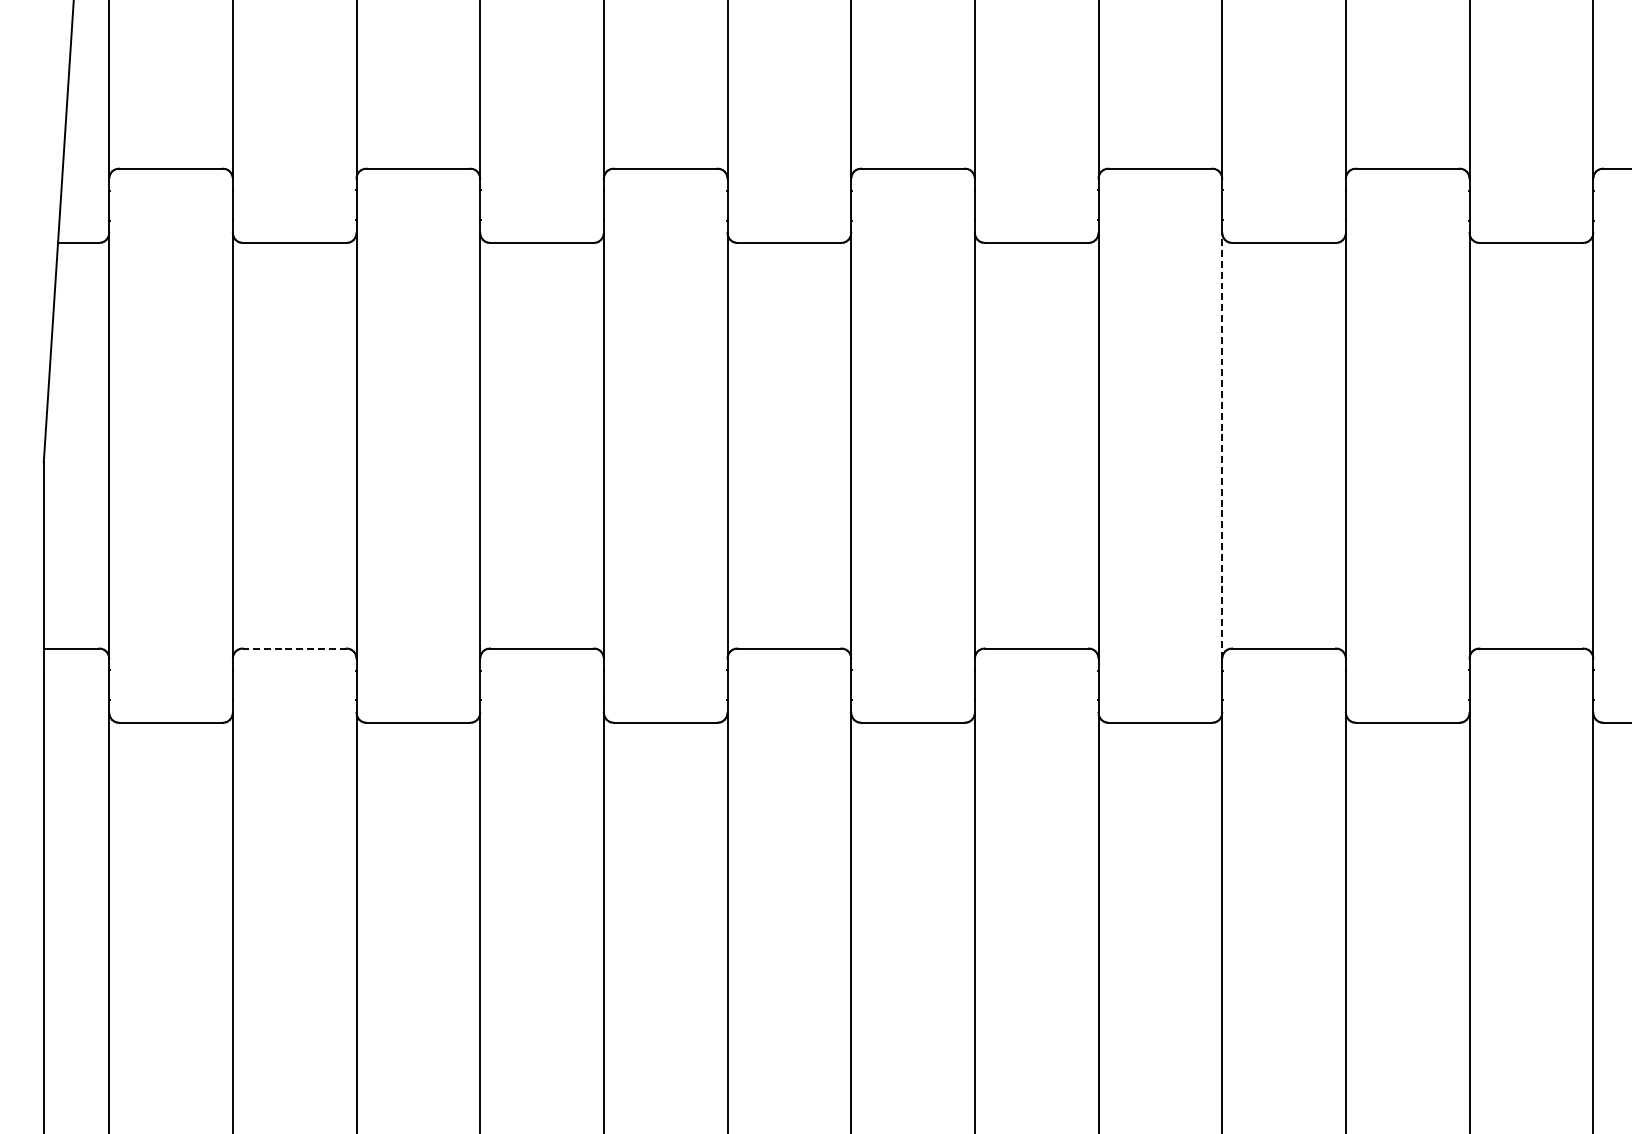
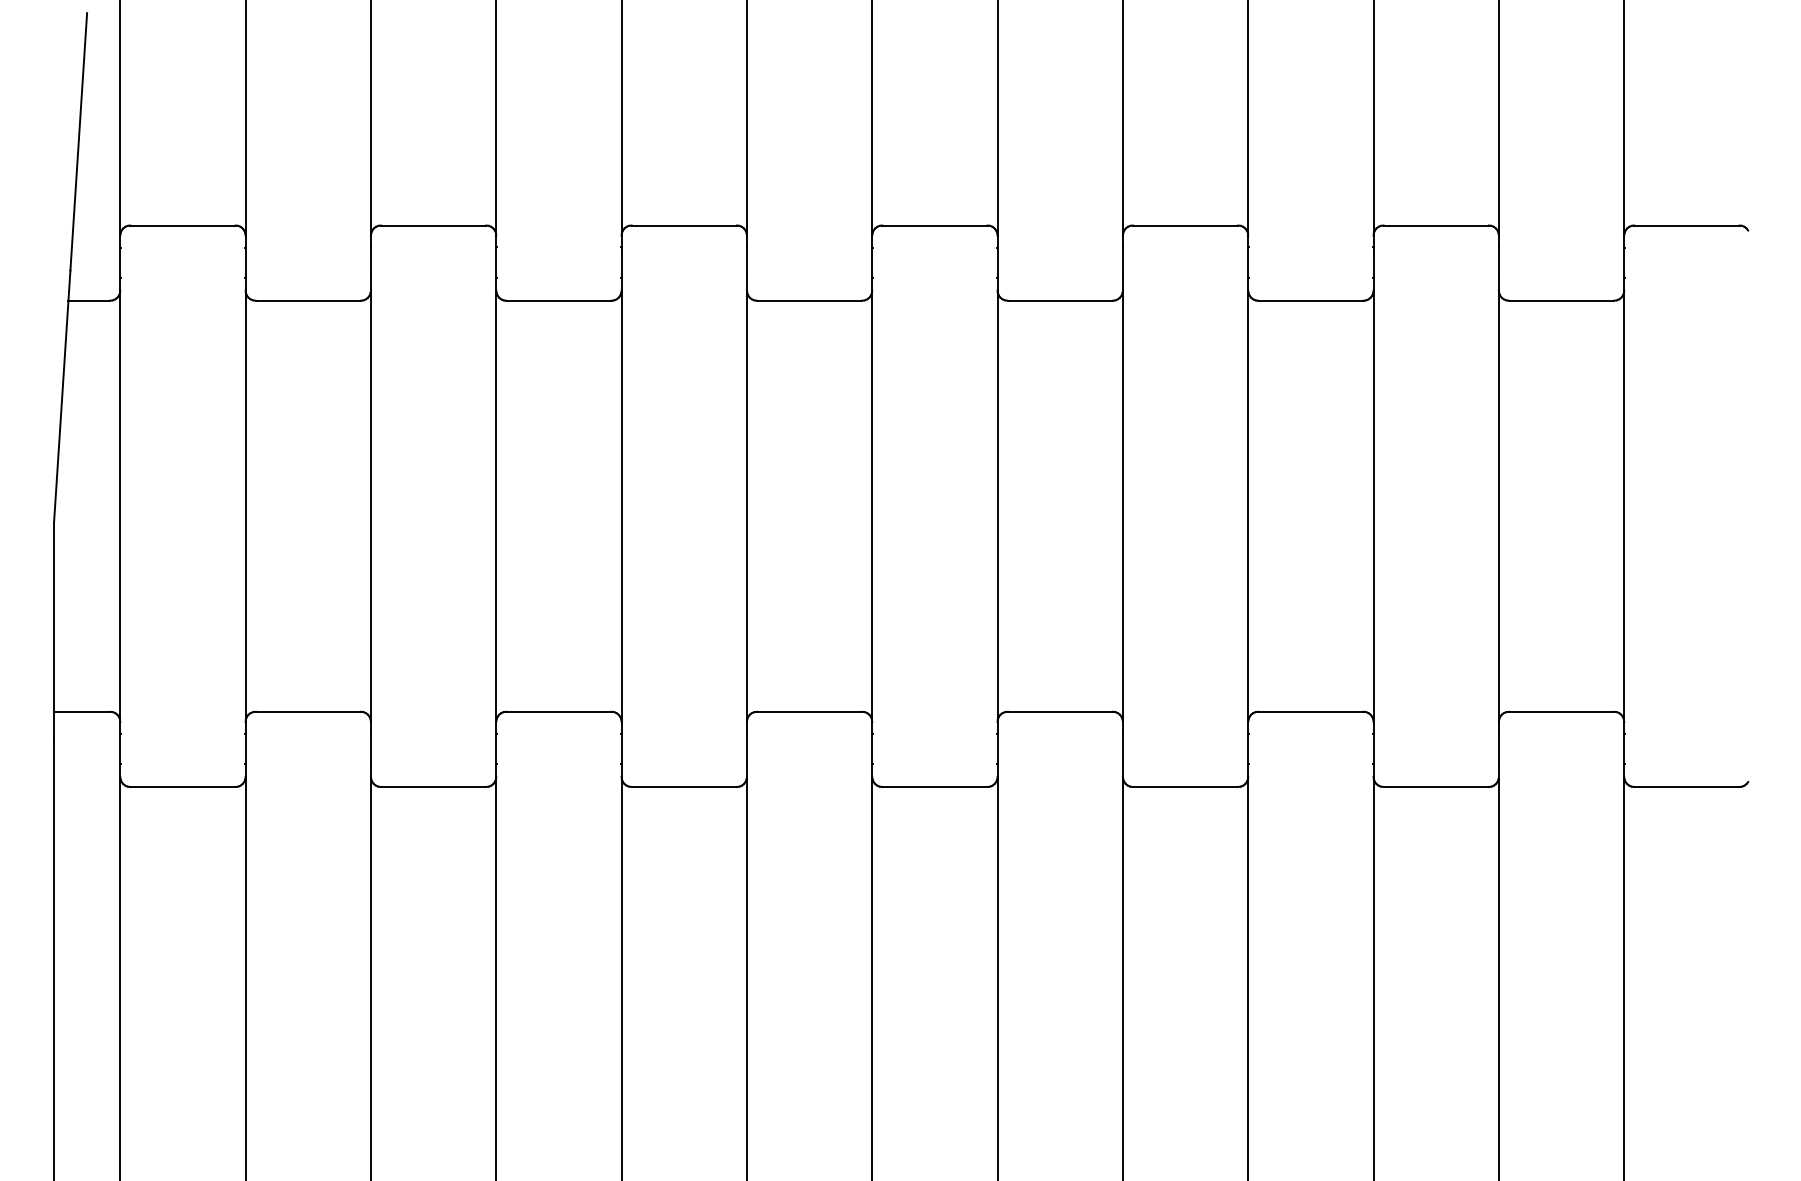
line: (1222, 445) -> (1248, 506), dashed -> solid
line: (294, 648) -> (308, 711), dashed -> solid

